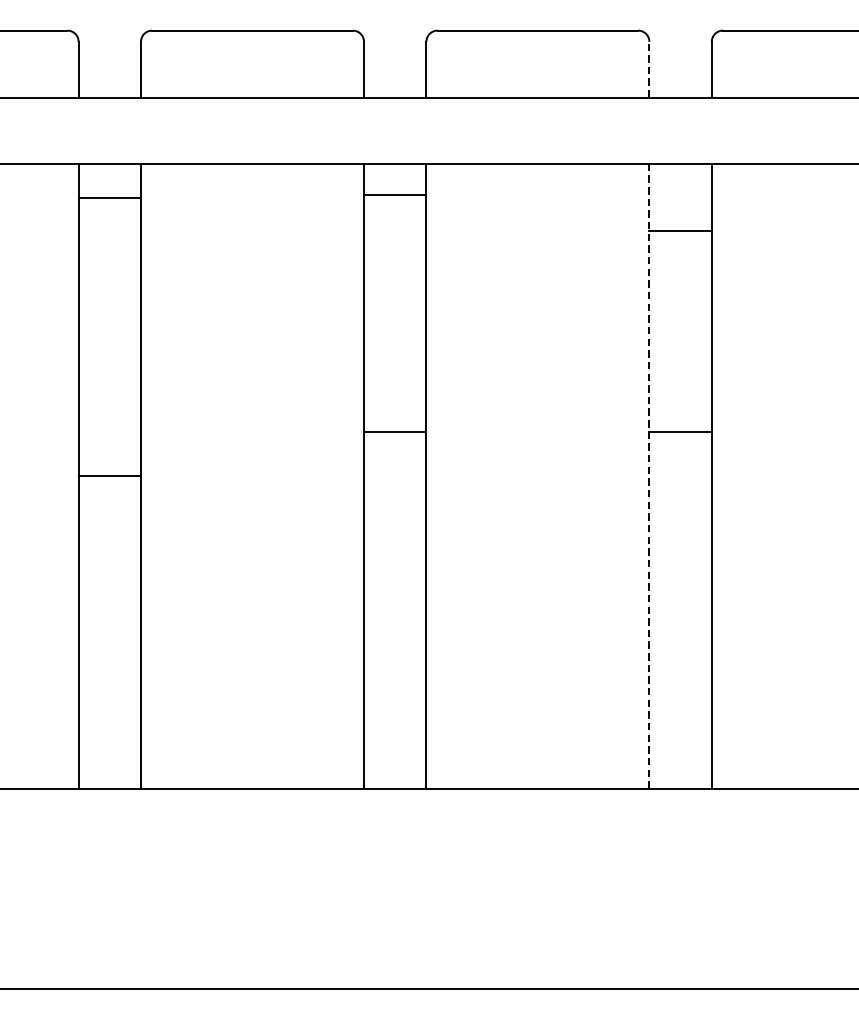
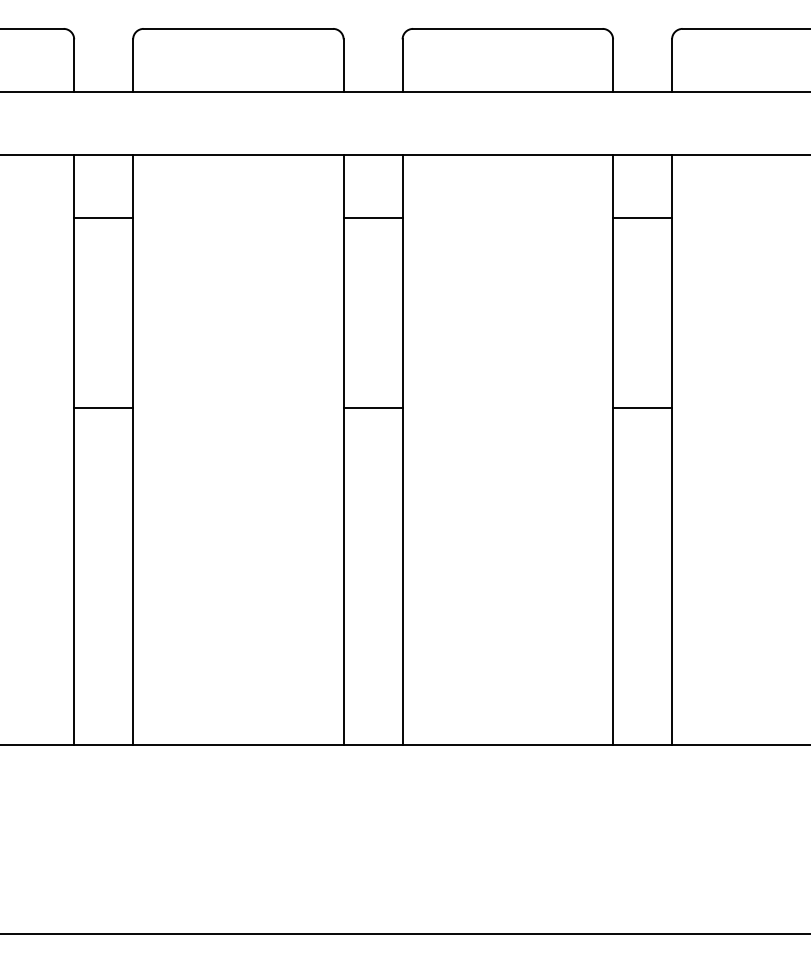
line: (649, 69) -> (613, 65), dashed -> solid
line: (394, 195) -> (372, 218), moved
line: (109, 198) -> (103, 218), moved
line: (109, 476) -> (103, 407), moved
line: (649, 476) -> (613, 449), dashed -> solid

